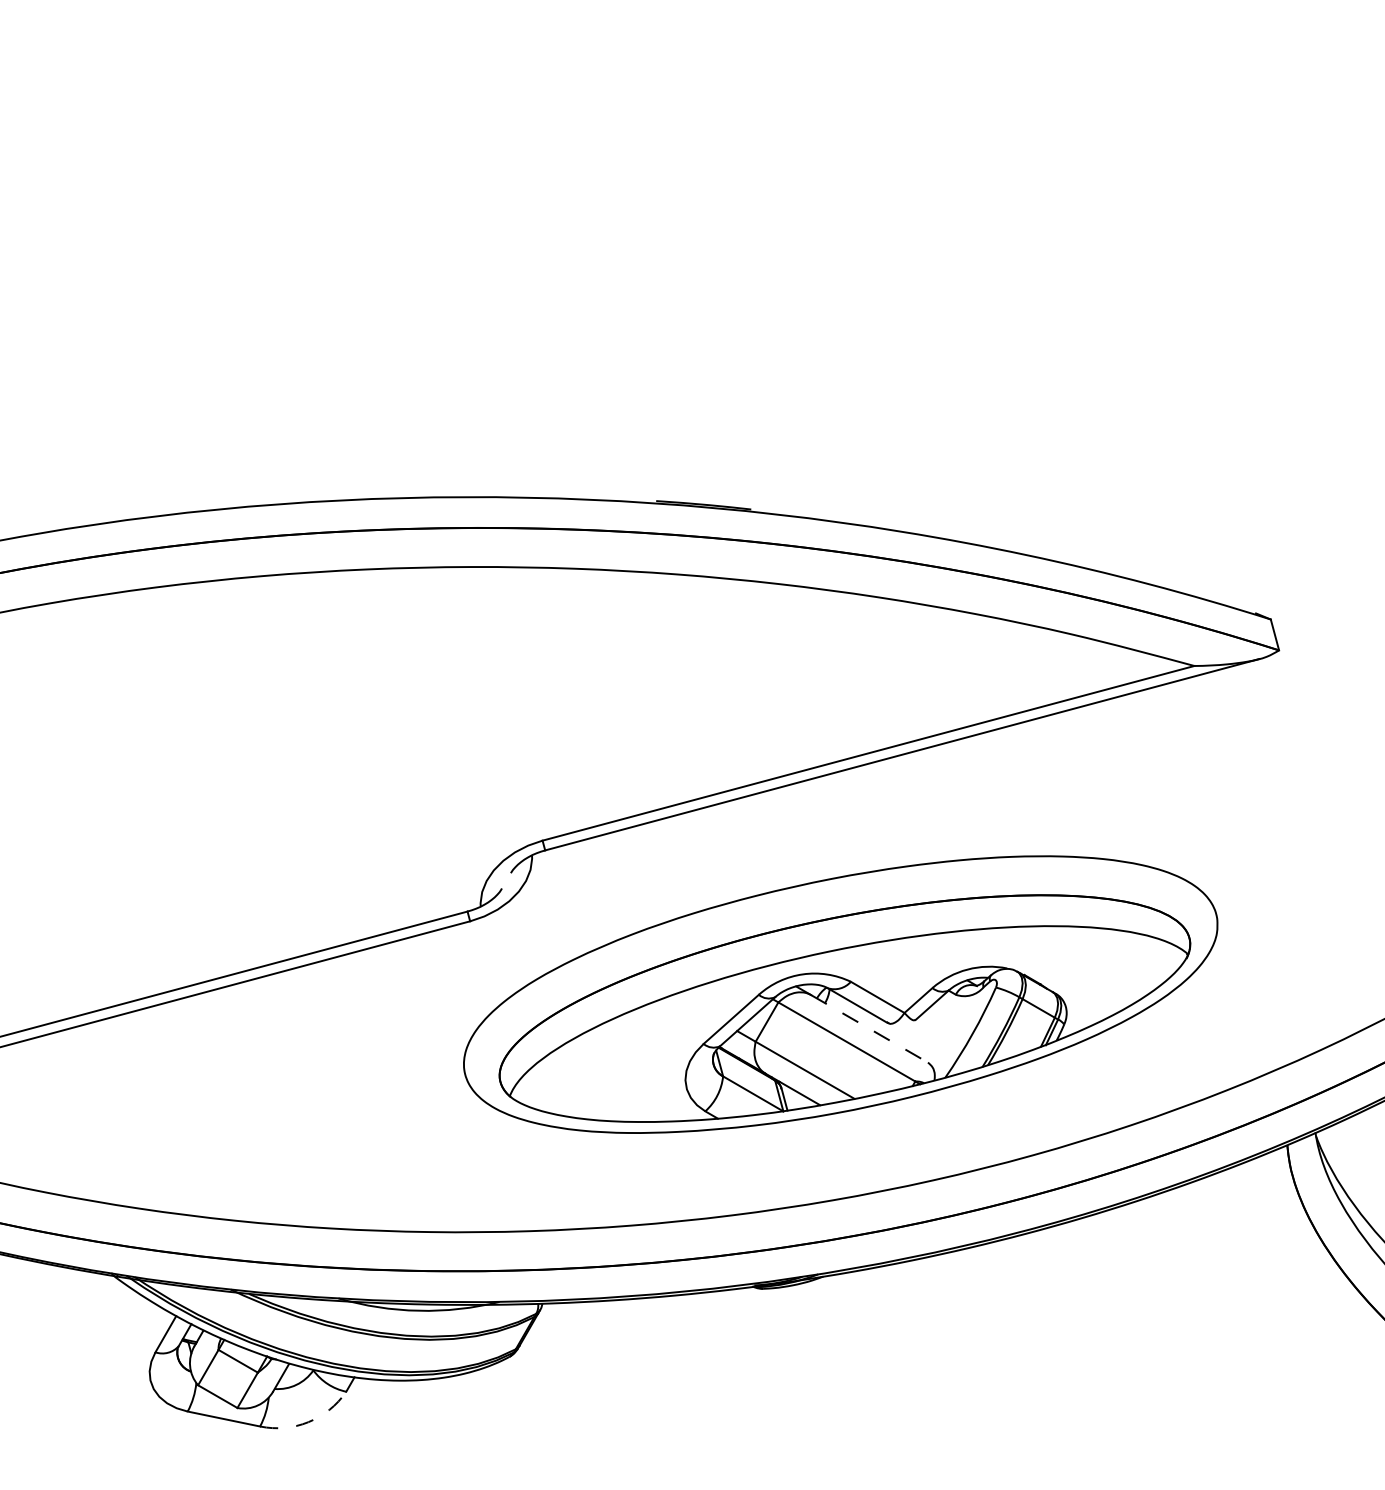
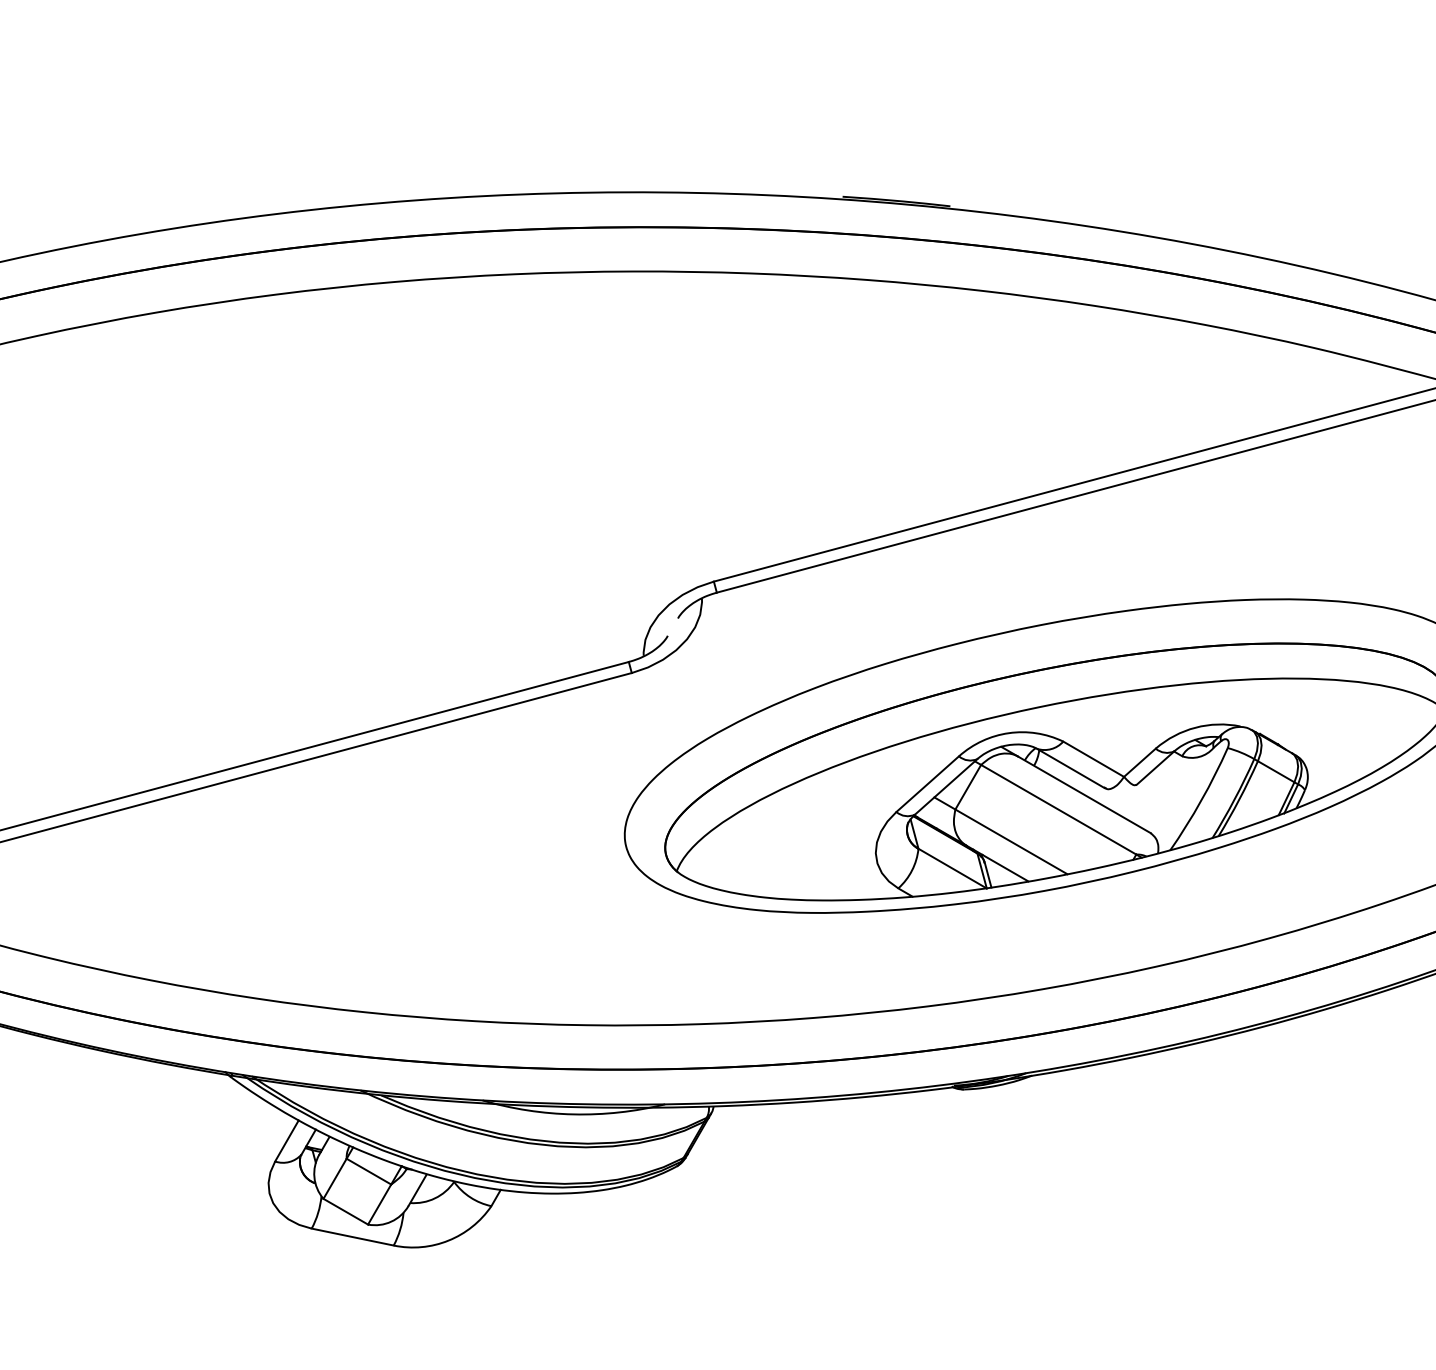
line: (869, 1028) -> (1084, 794), dashed -> solid
arc: (308, 1422) -> (448, 1241), dashed -> solid

